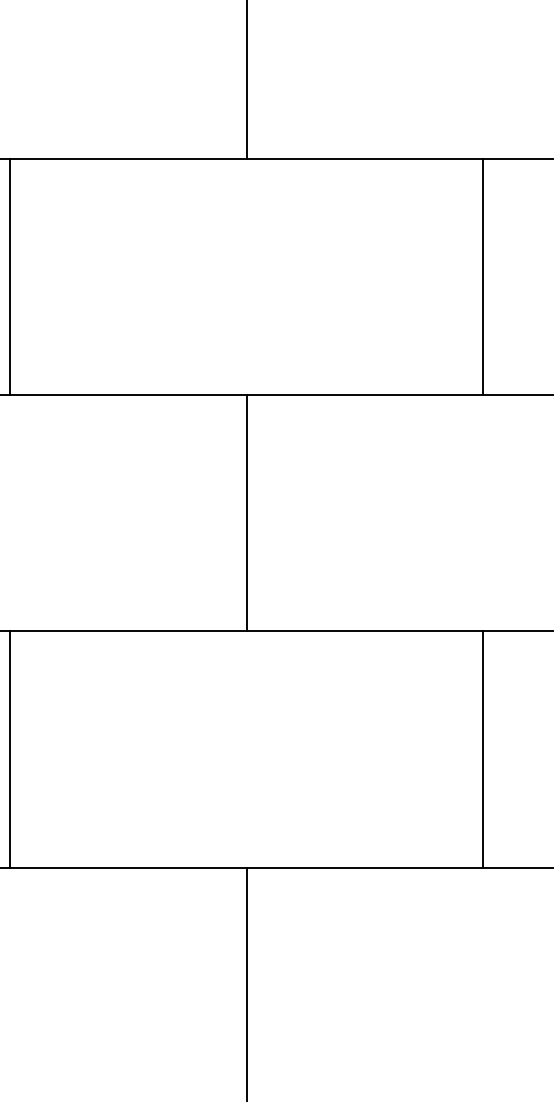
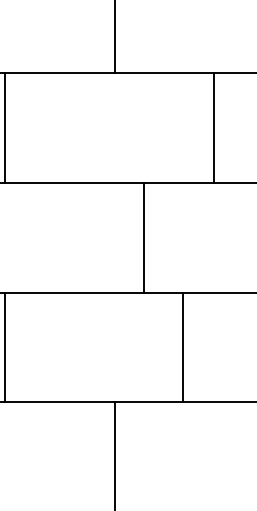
line: (483, 277) -> (214, 128), moved
line: (246, 512) -> (143, 237), moved
line: (483, 749) -> (183, 347), moved

